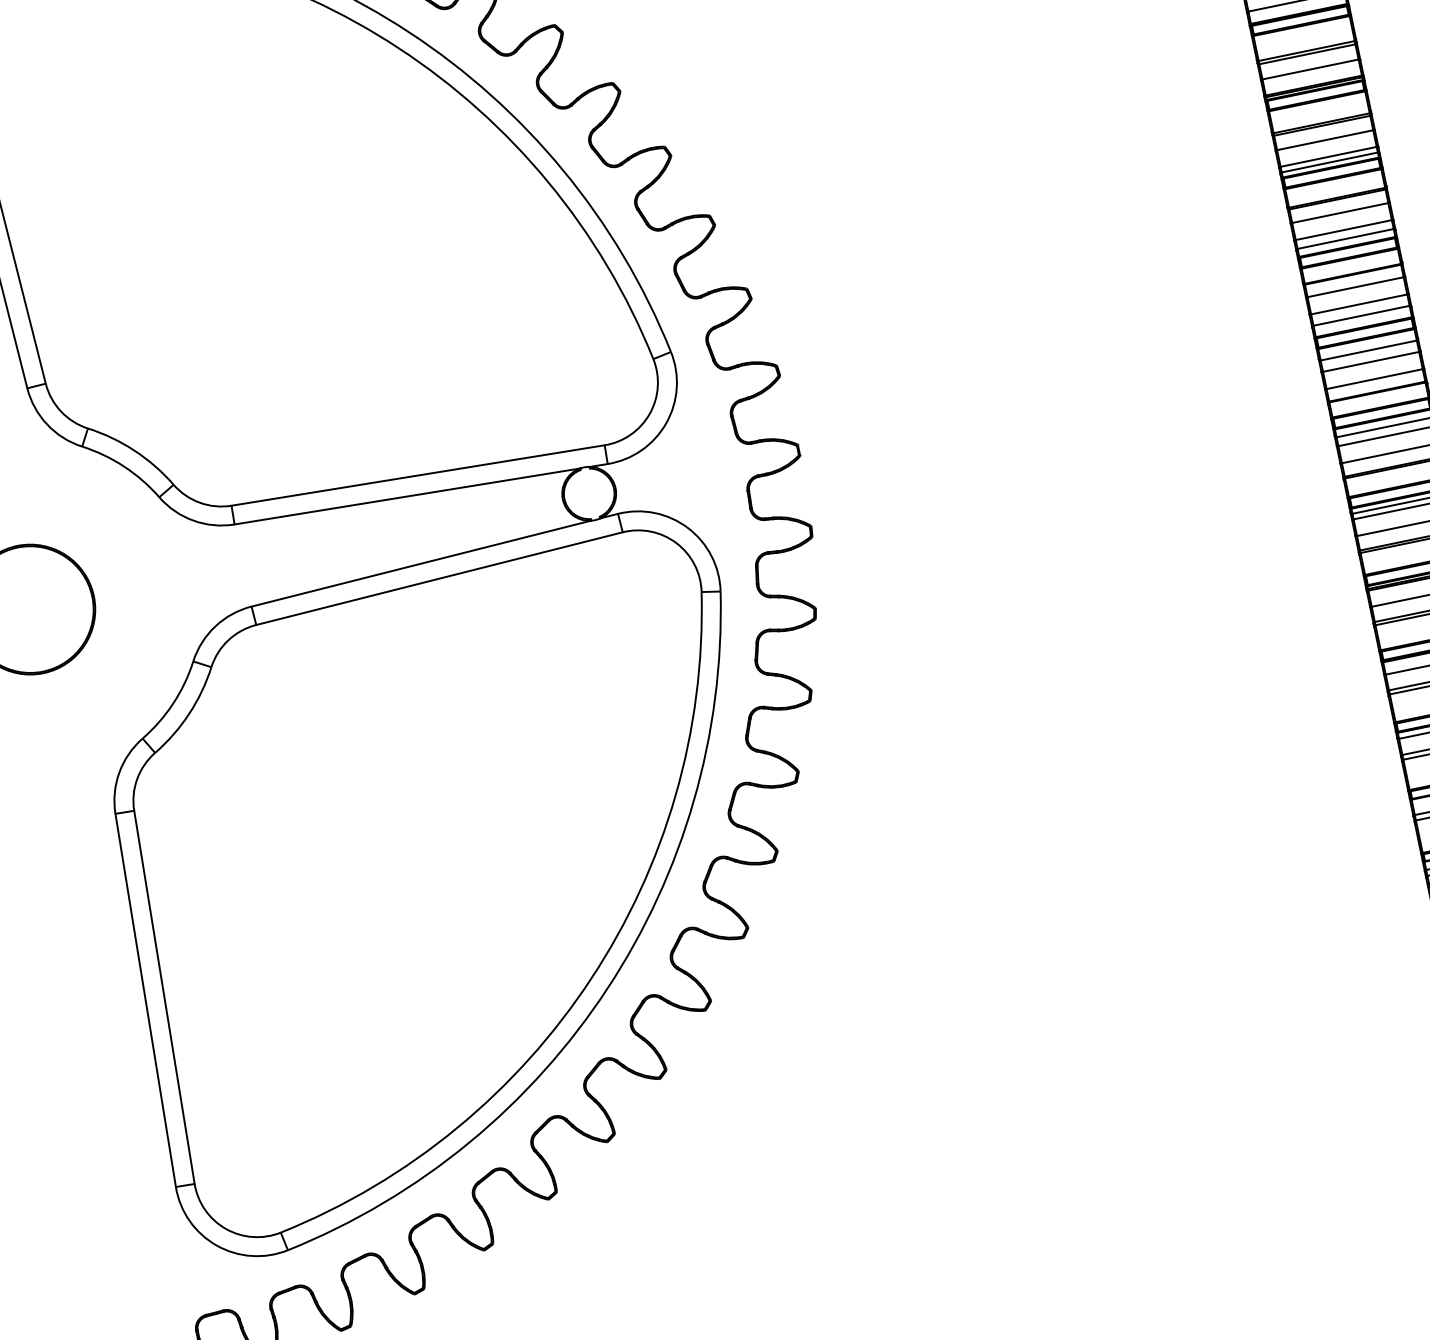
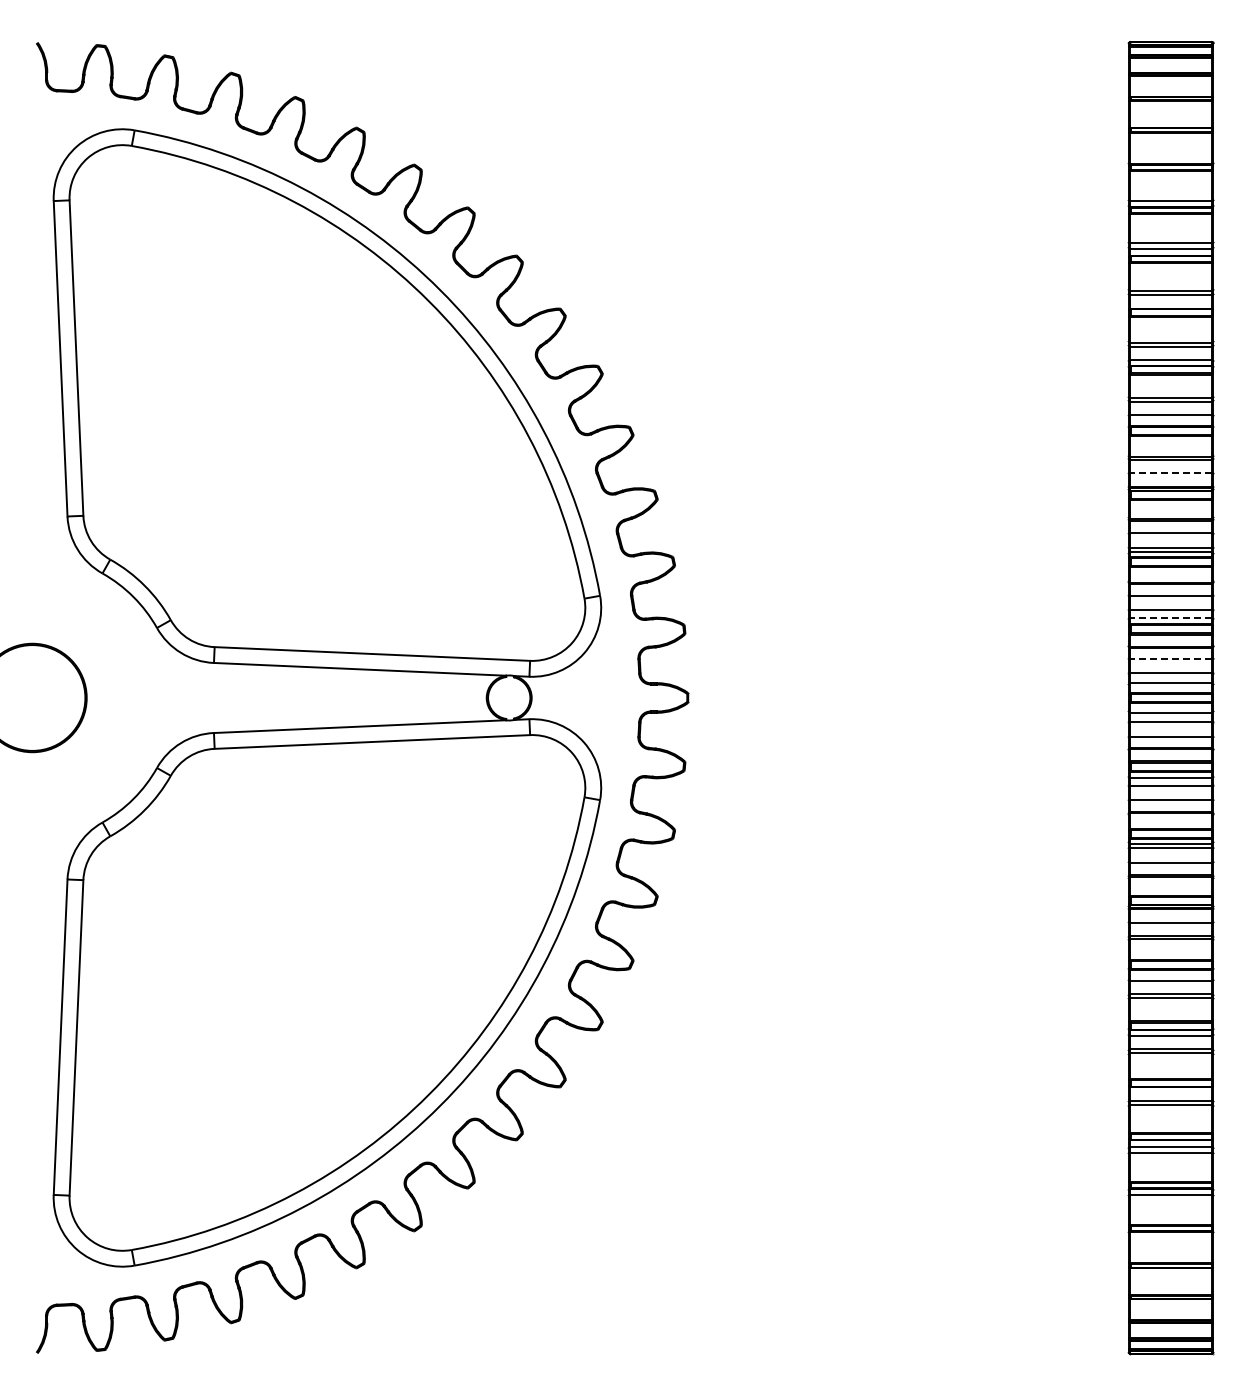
line: (1309, 70) -> (1170, 473), solid -> dashed
line: (1344, 238) -> (1170, 617), solid -> dashed
line: (1354, 287) -> (1170, 658), solid -> dashed

